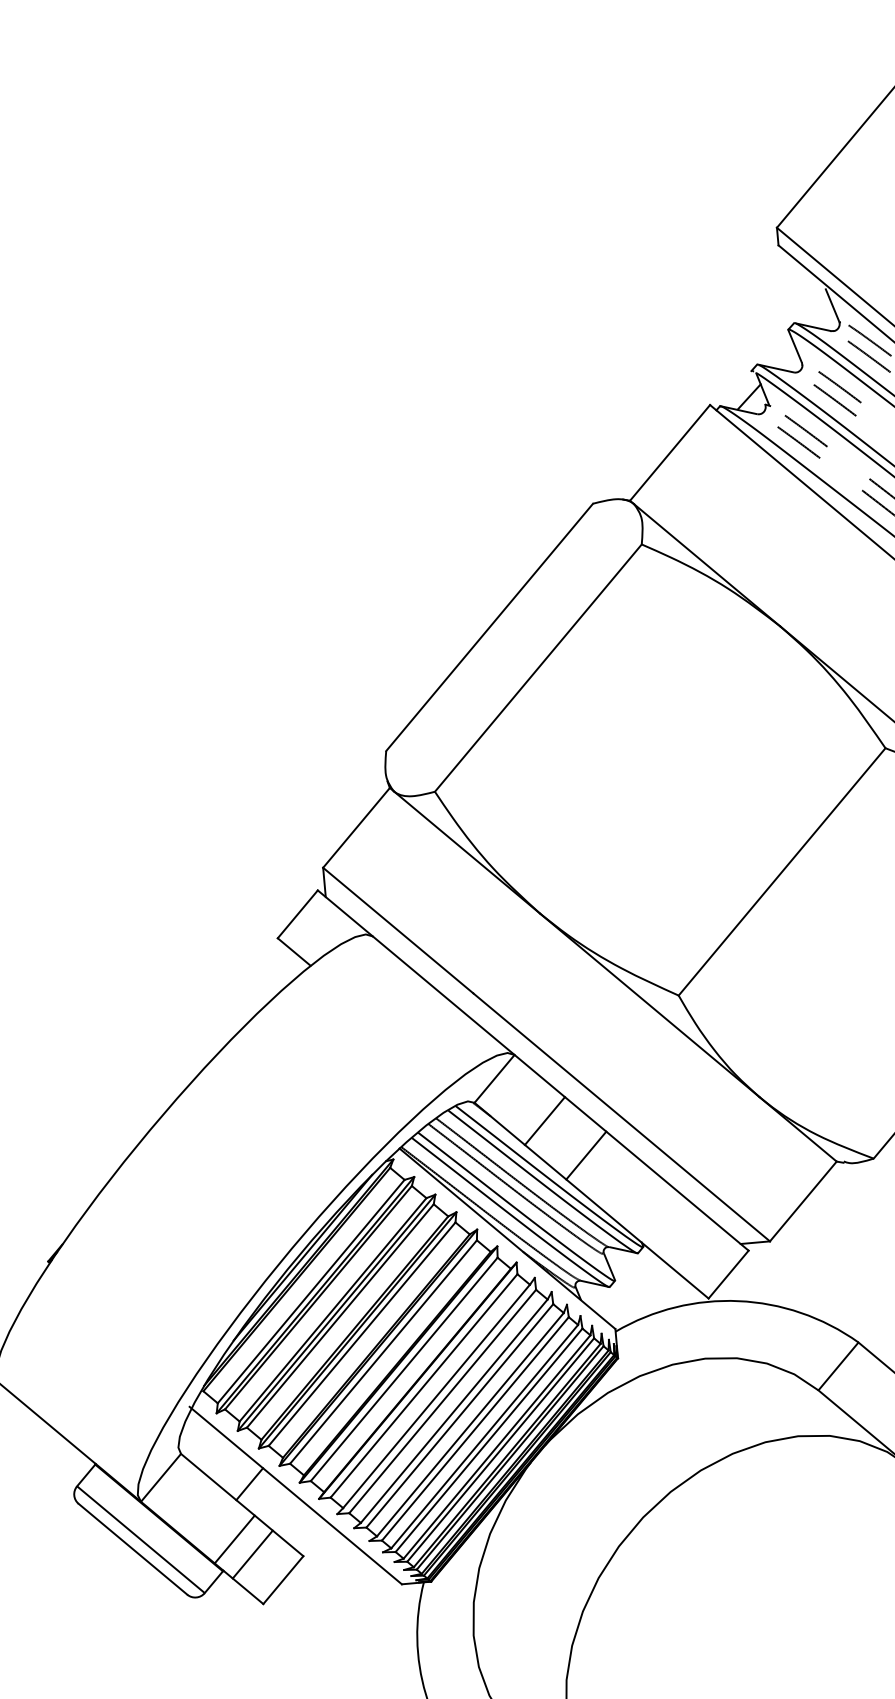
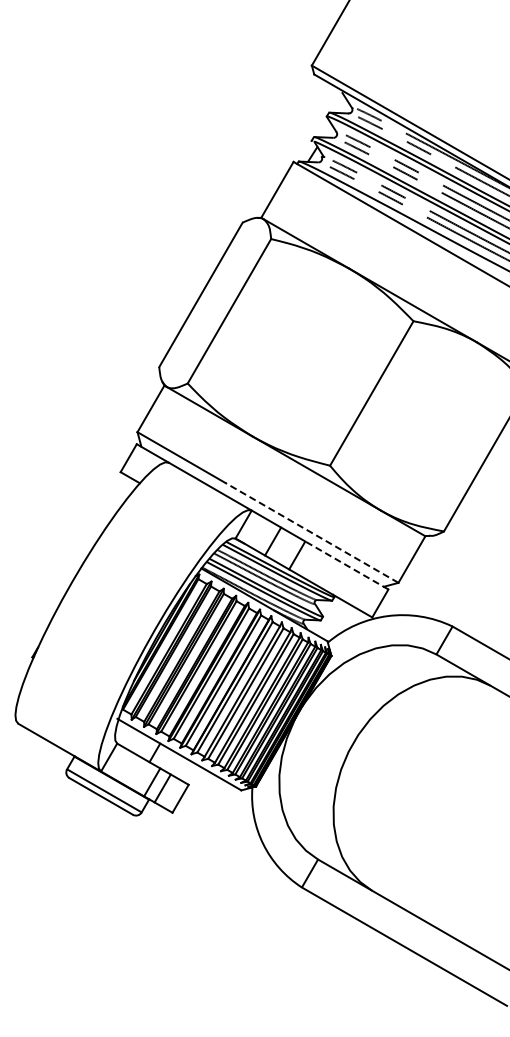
line: (621, 1116) -> (311, 532), solid -> dashed
line: (676, 1191) -> (346, 565), solid -> dashed

